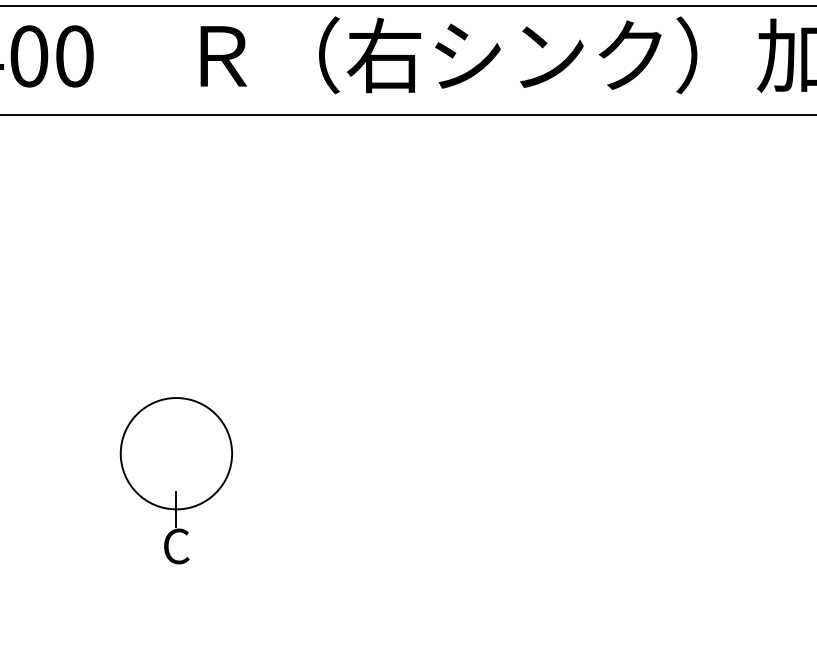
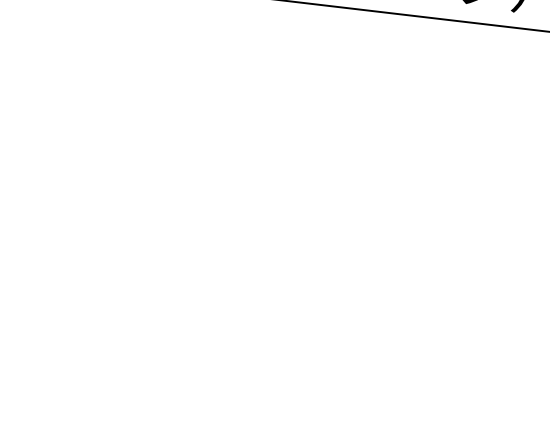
part: (175, 480) -> (126, 242), removed

